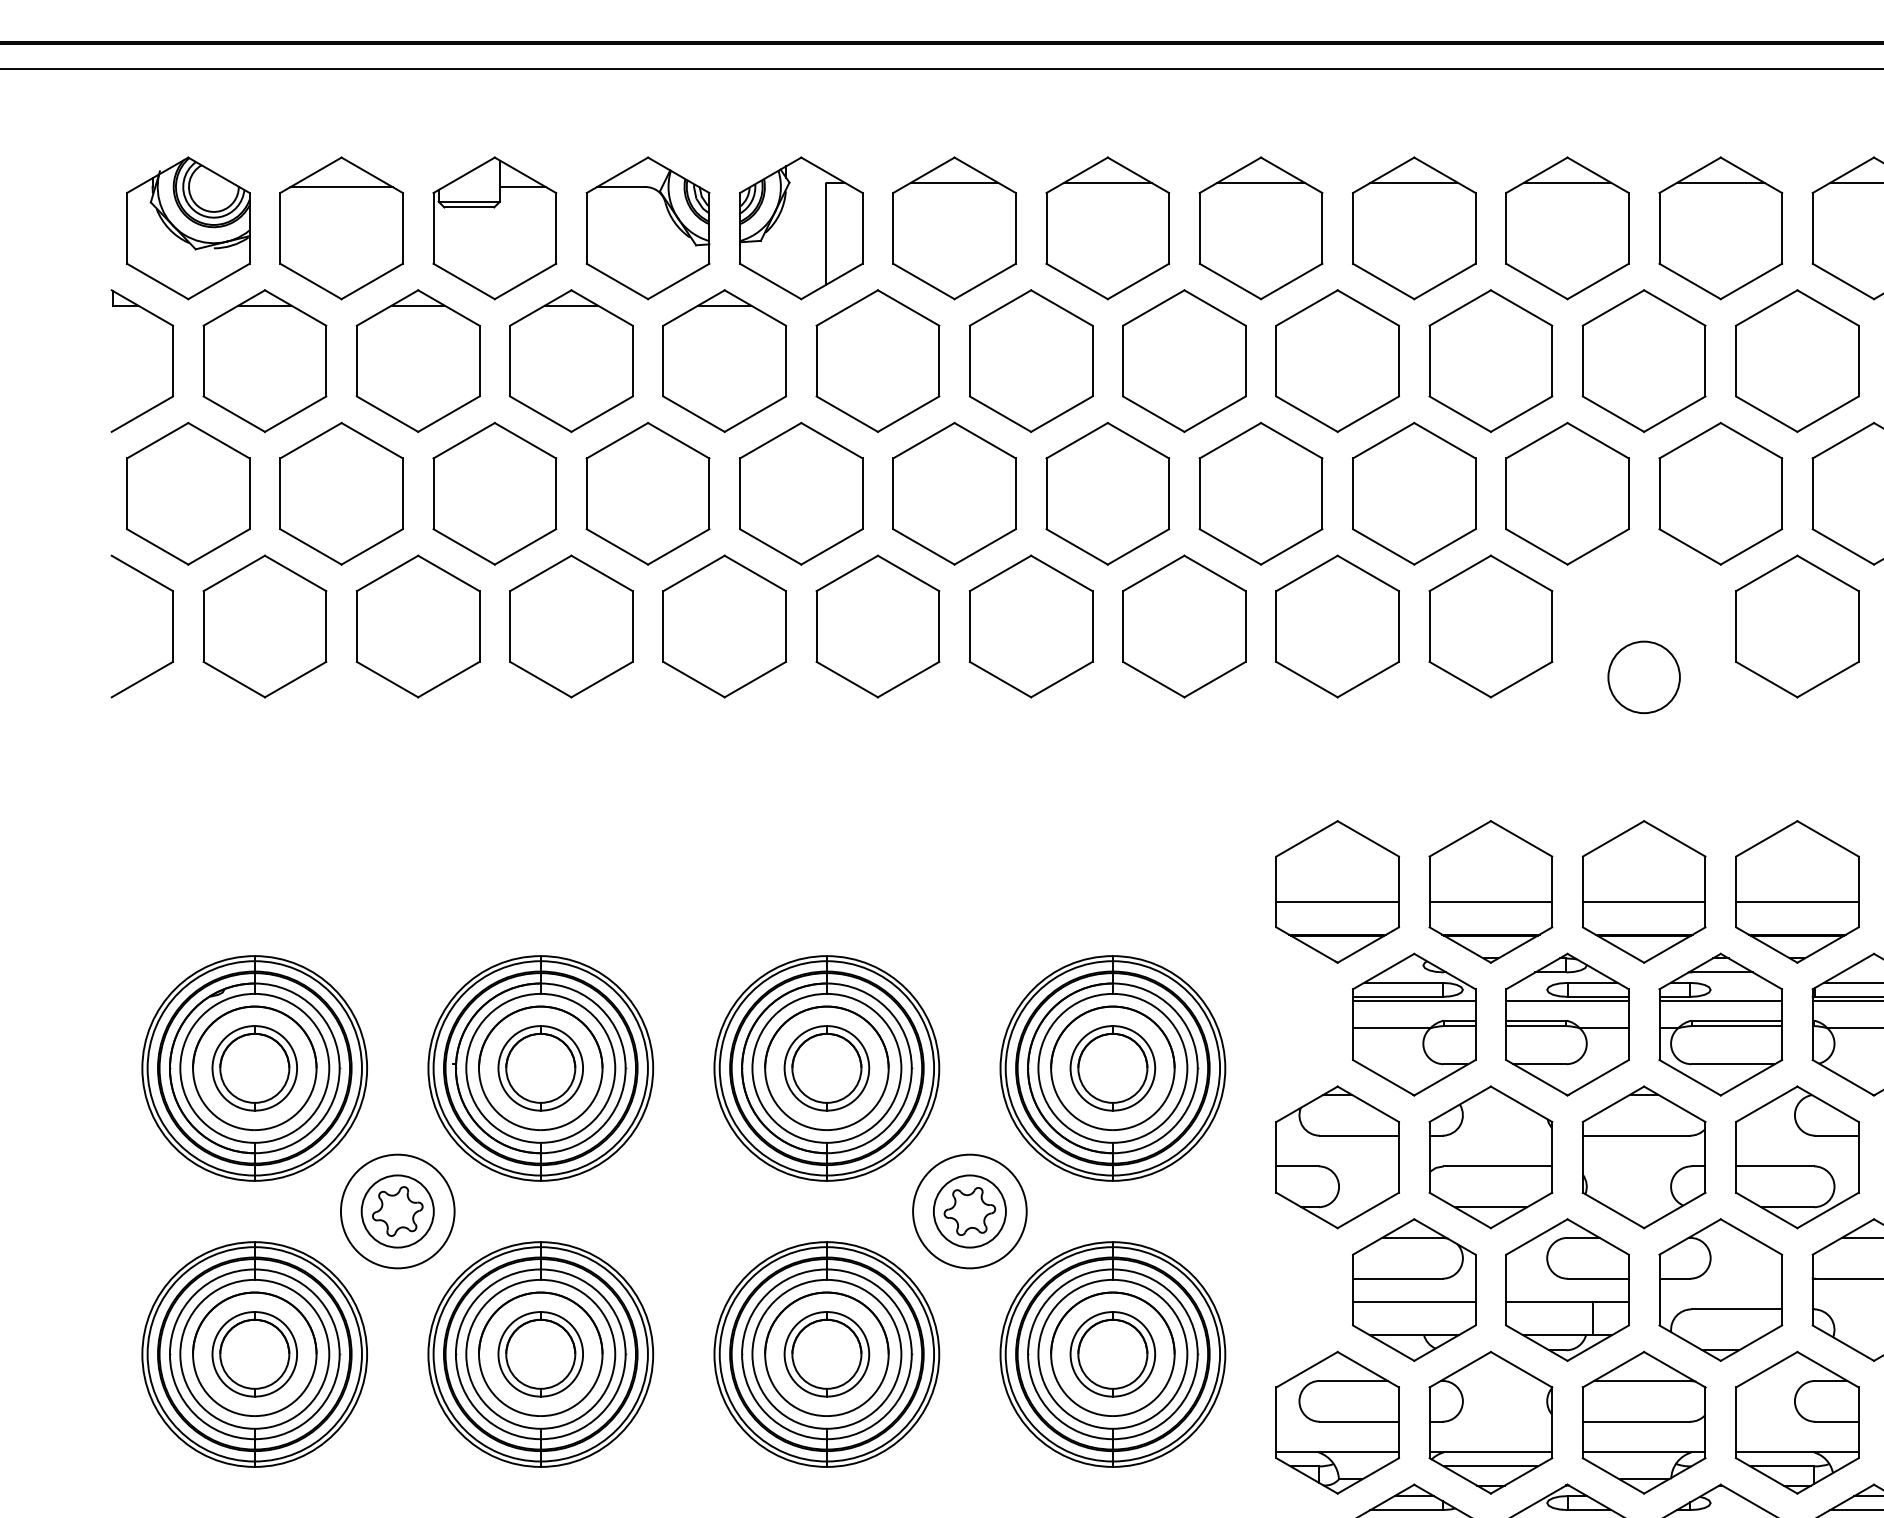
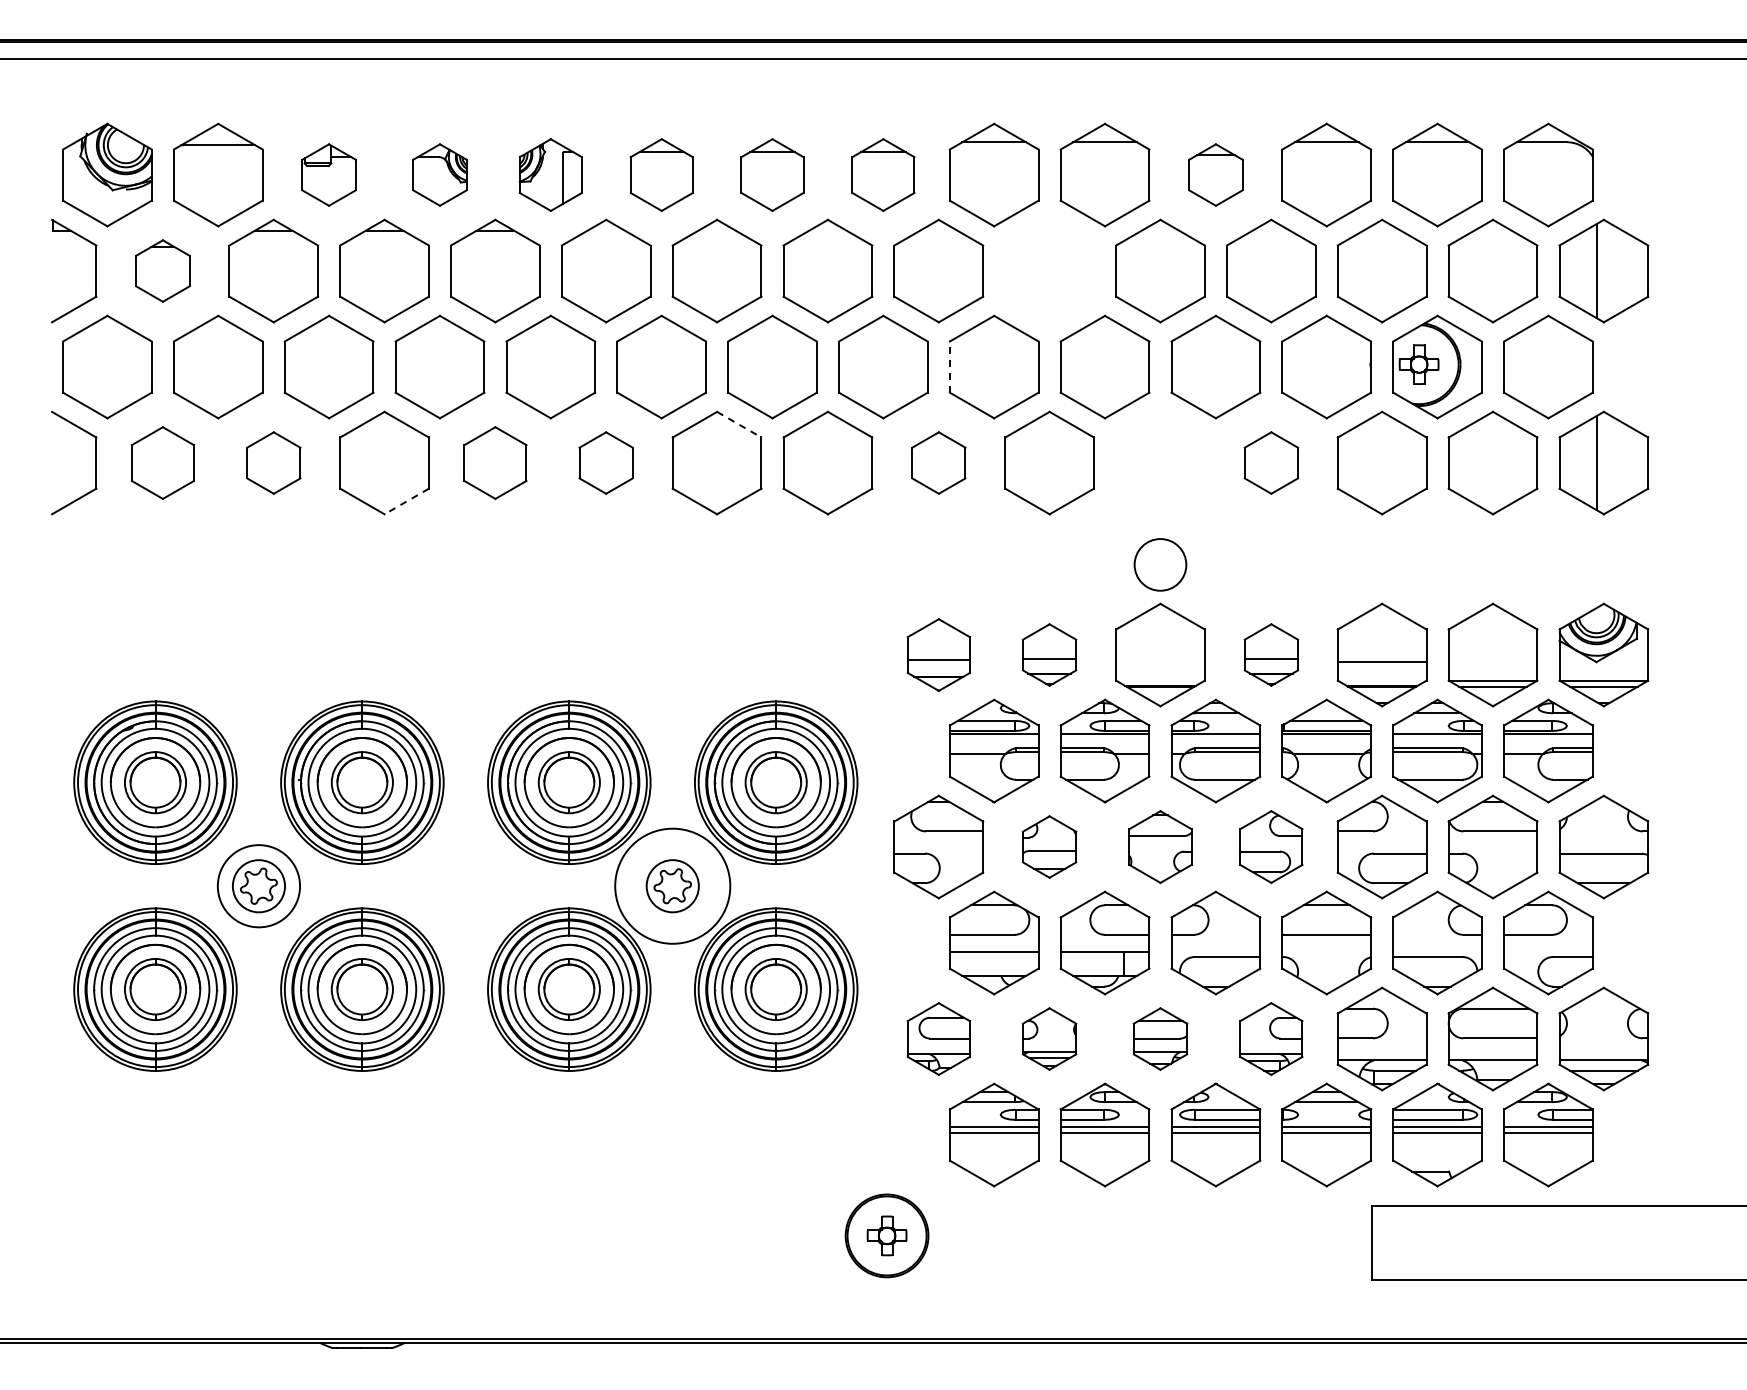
part: (493, 227) -> (328, 174), size x0.6
part: (647, 227) -> (439, 174), size x0.6
part: (800, 227) -> (550, 174), size x0.7
part: (954, 227) -> (661, 174), size x0.7
part: (1107, 227) -> (772, 174), size x0.7
part: (1261, 227) -> (883, 174), size x0.7
part: (1720, 227) -> (1215, 174), size x0.6
part: (264, 360) -> (162, 270), size x0.6
part: (1490, 360) -> (1049, 270), removed
line: (1352, 494) -> (949, 367), solid -> dashed
line: (1062, 573) -> (739, 424), solid -> dashed
part: (264, 625) -> (162, 462), size x0.7
part: (417, 625) -> (273, 462), size x0.6
part: (724, 625) -> (495, 462), size x0.7
part: (876, 625) -> (605, 462), size x0.6
part: (1337, 625) -> (938, 462), size x0.6
part: (1797, 625) -> (1271, 462), size x0.6
circle: (1644, 676) -> (1160, 564), moved
line: (601, 679) -> (406, 501), solid -> dashed
part: (1337, 891) -> (938, 654), size x0.7
part: (1490, 891) -> (1049, 654), size x0.6
part: (1797, 891) -> (1271, 654), size x0.6
line: (1644, 902) -> (1160, 662), removed
part: (1490, 1156) -> (1049, 846), size x0.6
part: (1644, 1156) -> (1160, 846), size x0.7
part: (1797, 1156) -> (1271, 846), size x0.7
circle: (969, 1211) -> (672, 886), size x1.4
part: (1337, 1422) -> (938, 1038), size x0.7
part: (1490, 1422) -> (1049, 1038), size x0.6
part: (1644, 1422) -> (1160, 1038), size x0.6
part: (1797, 1422) -> (1271, 1038), size x0.7

